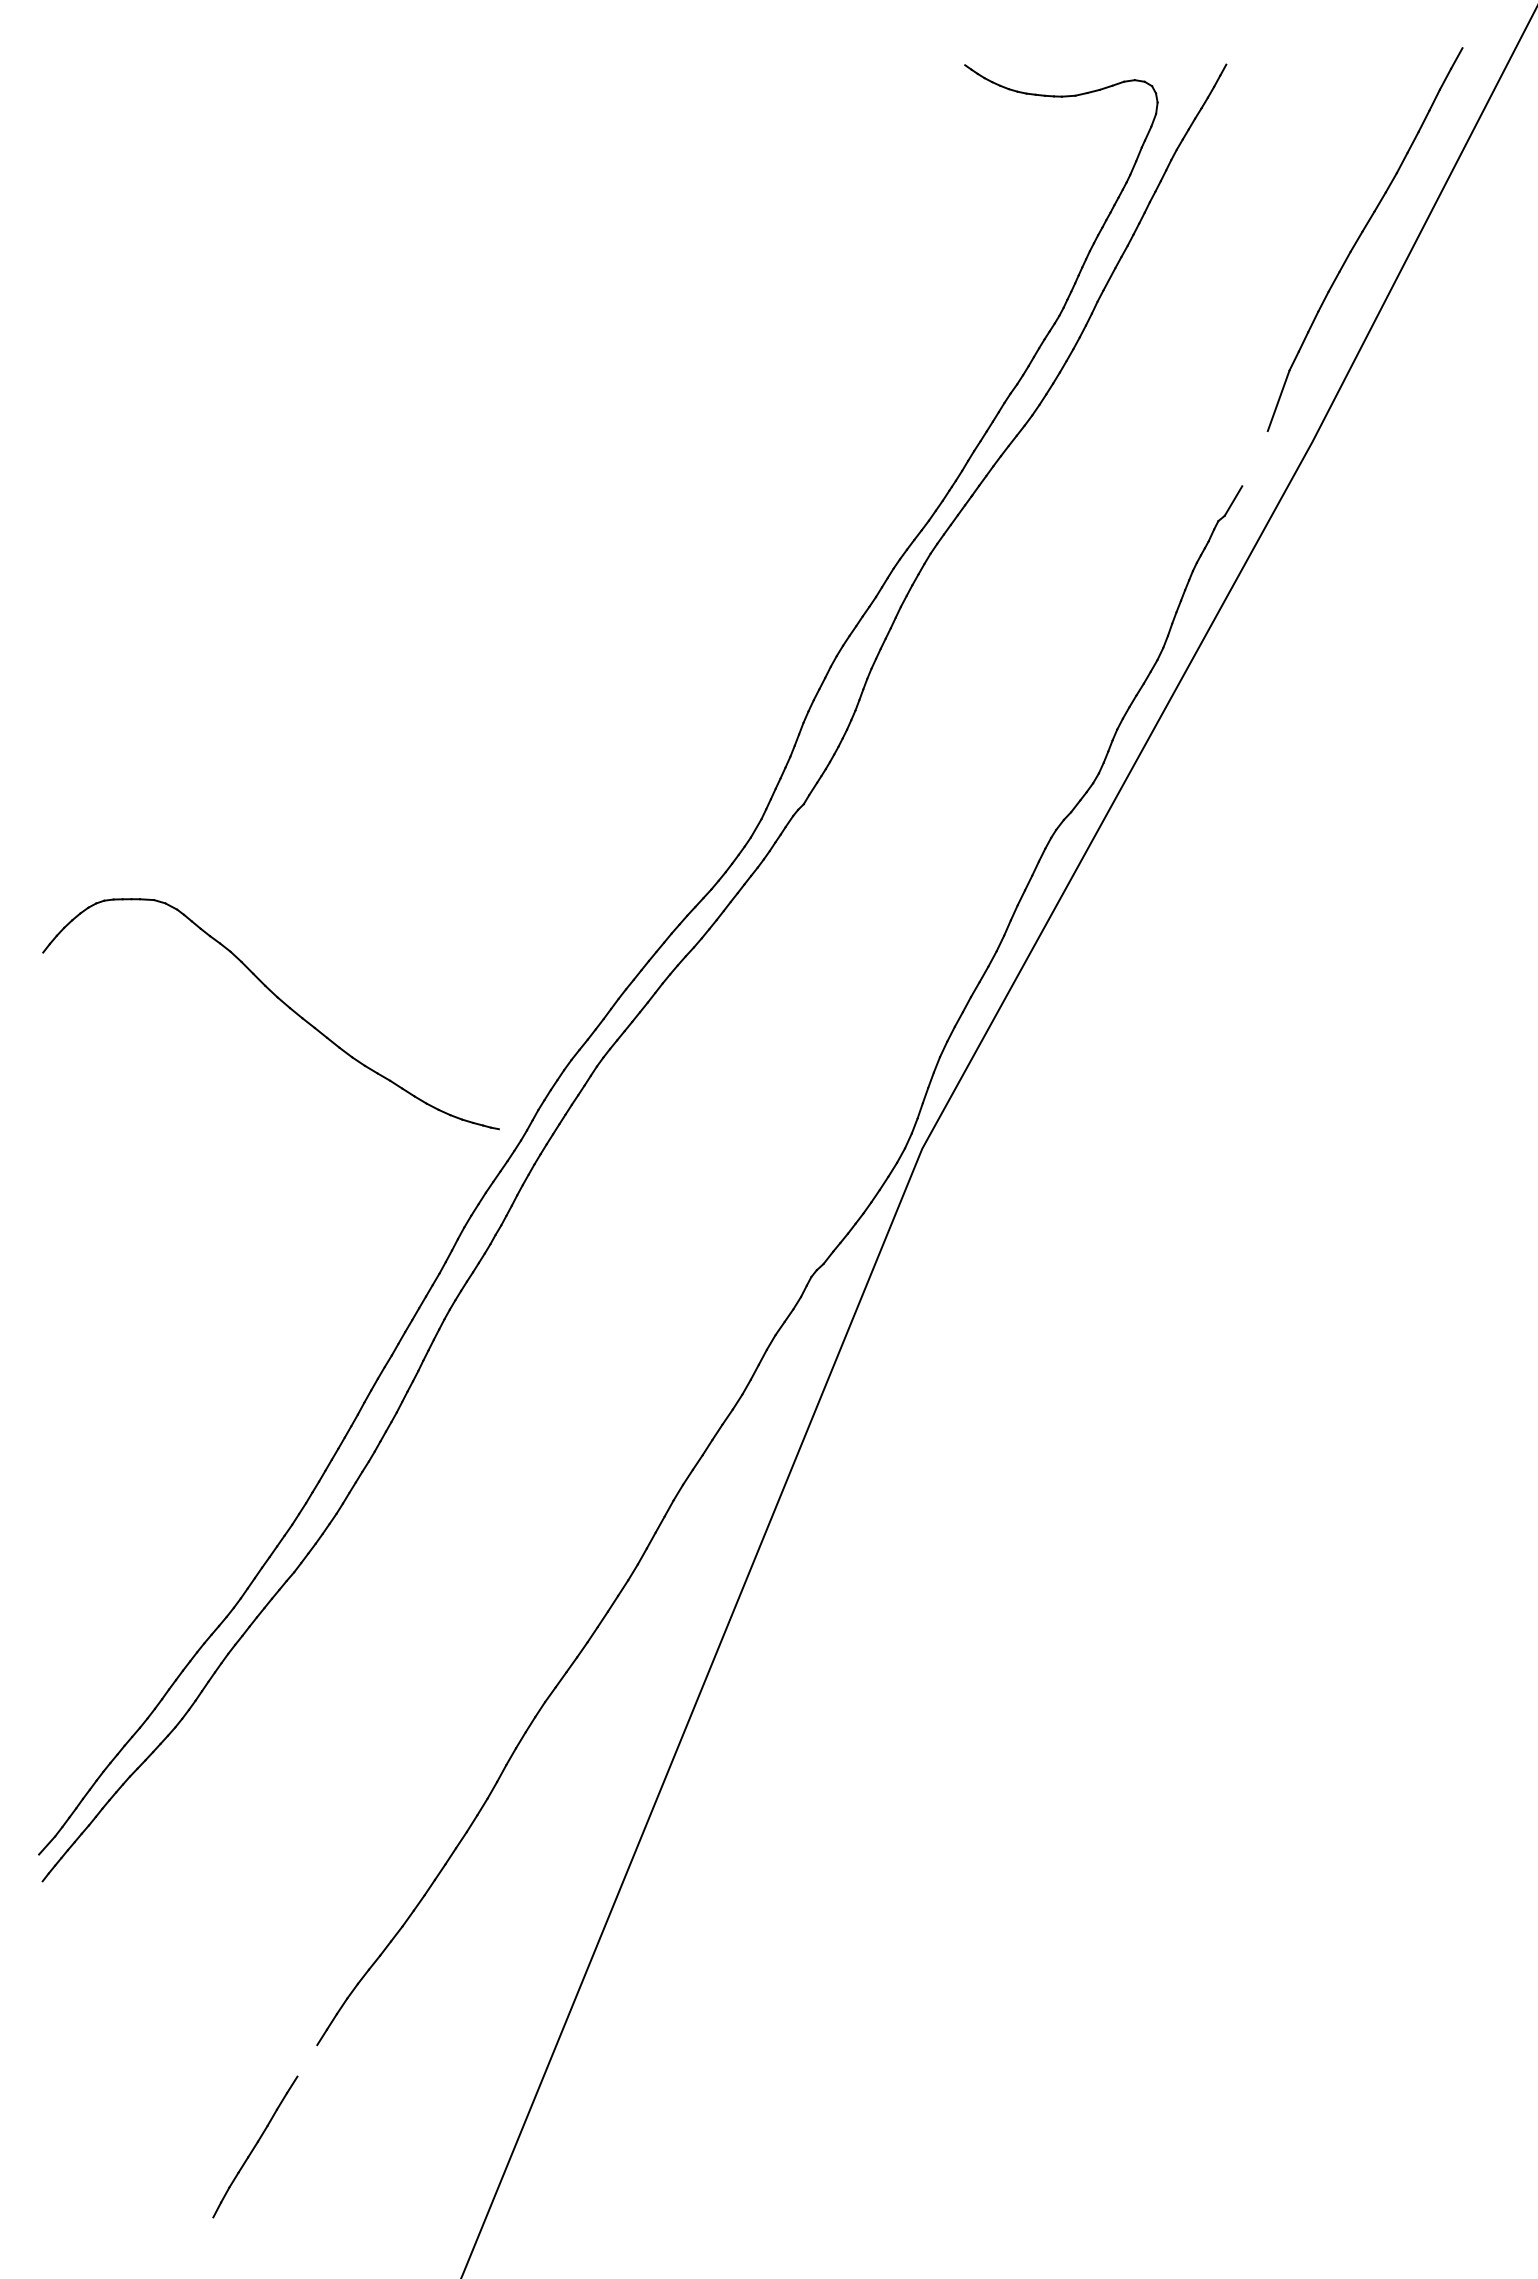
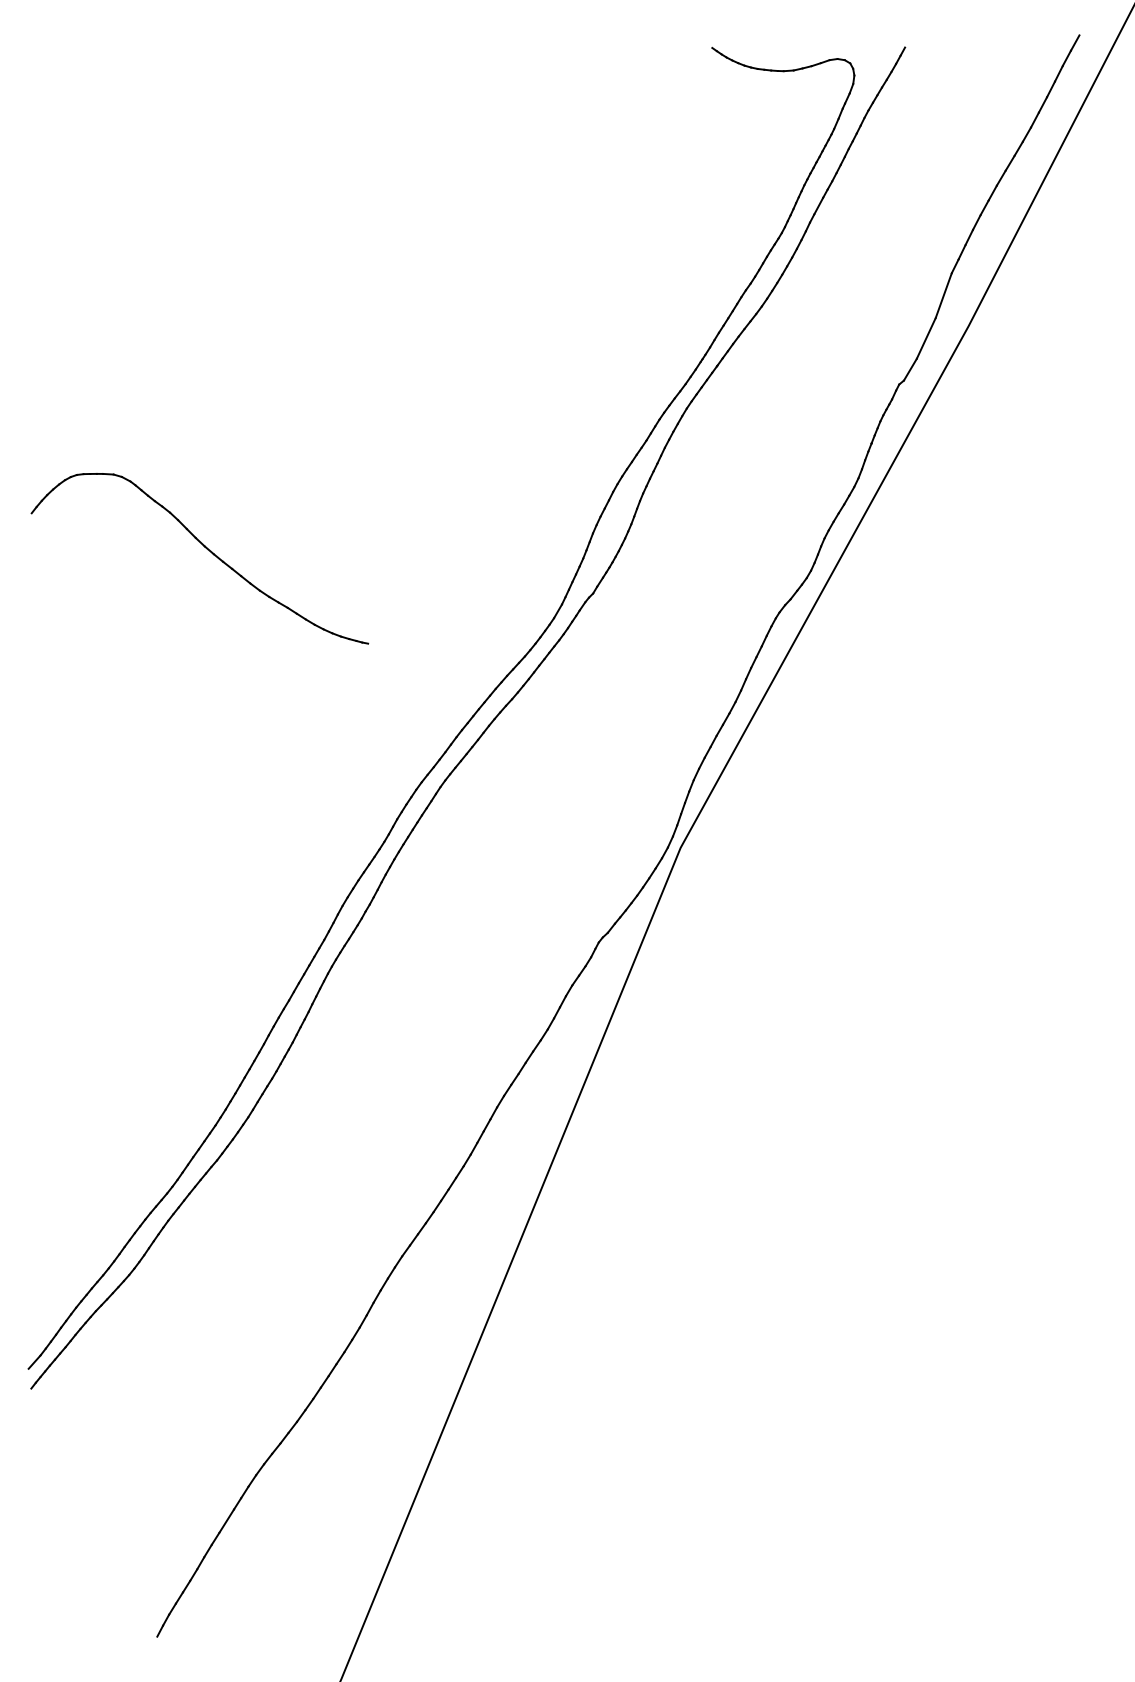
line: (1254, 458) -> (925, 338), added
part: (281, 1002) -> (207, 550), moved
line: (307, 2060) -> (226, 1520), added

